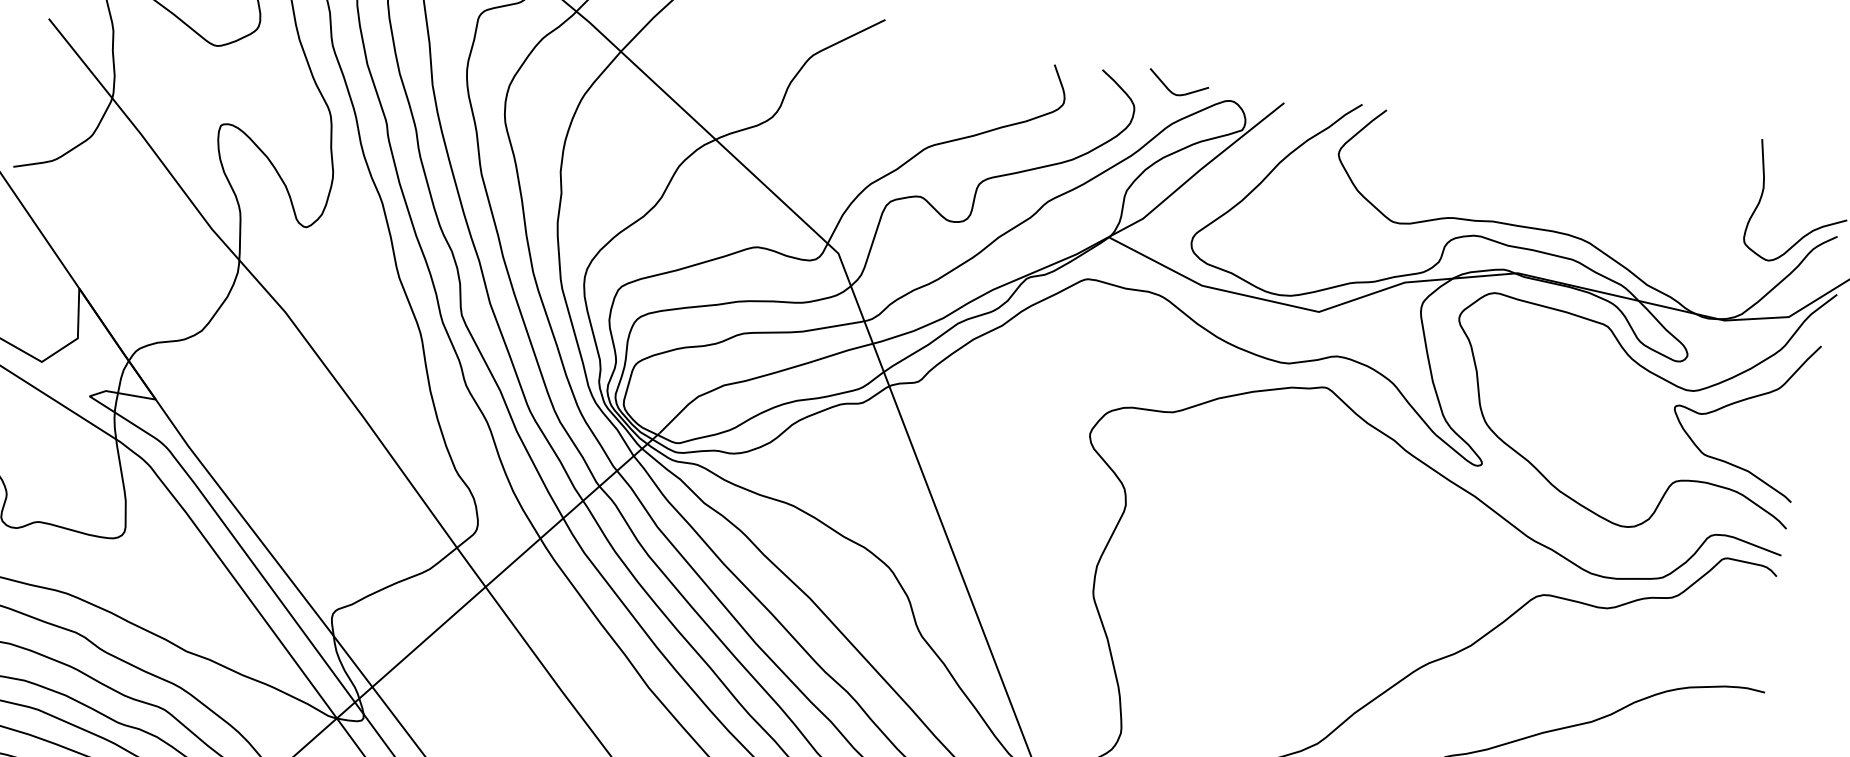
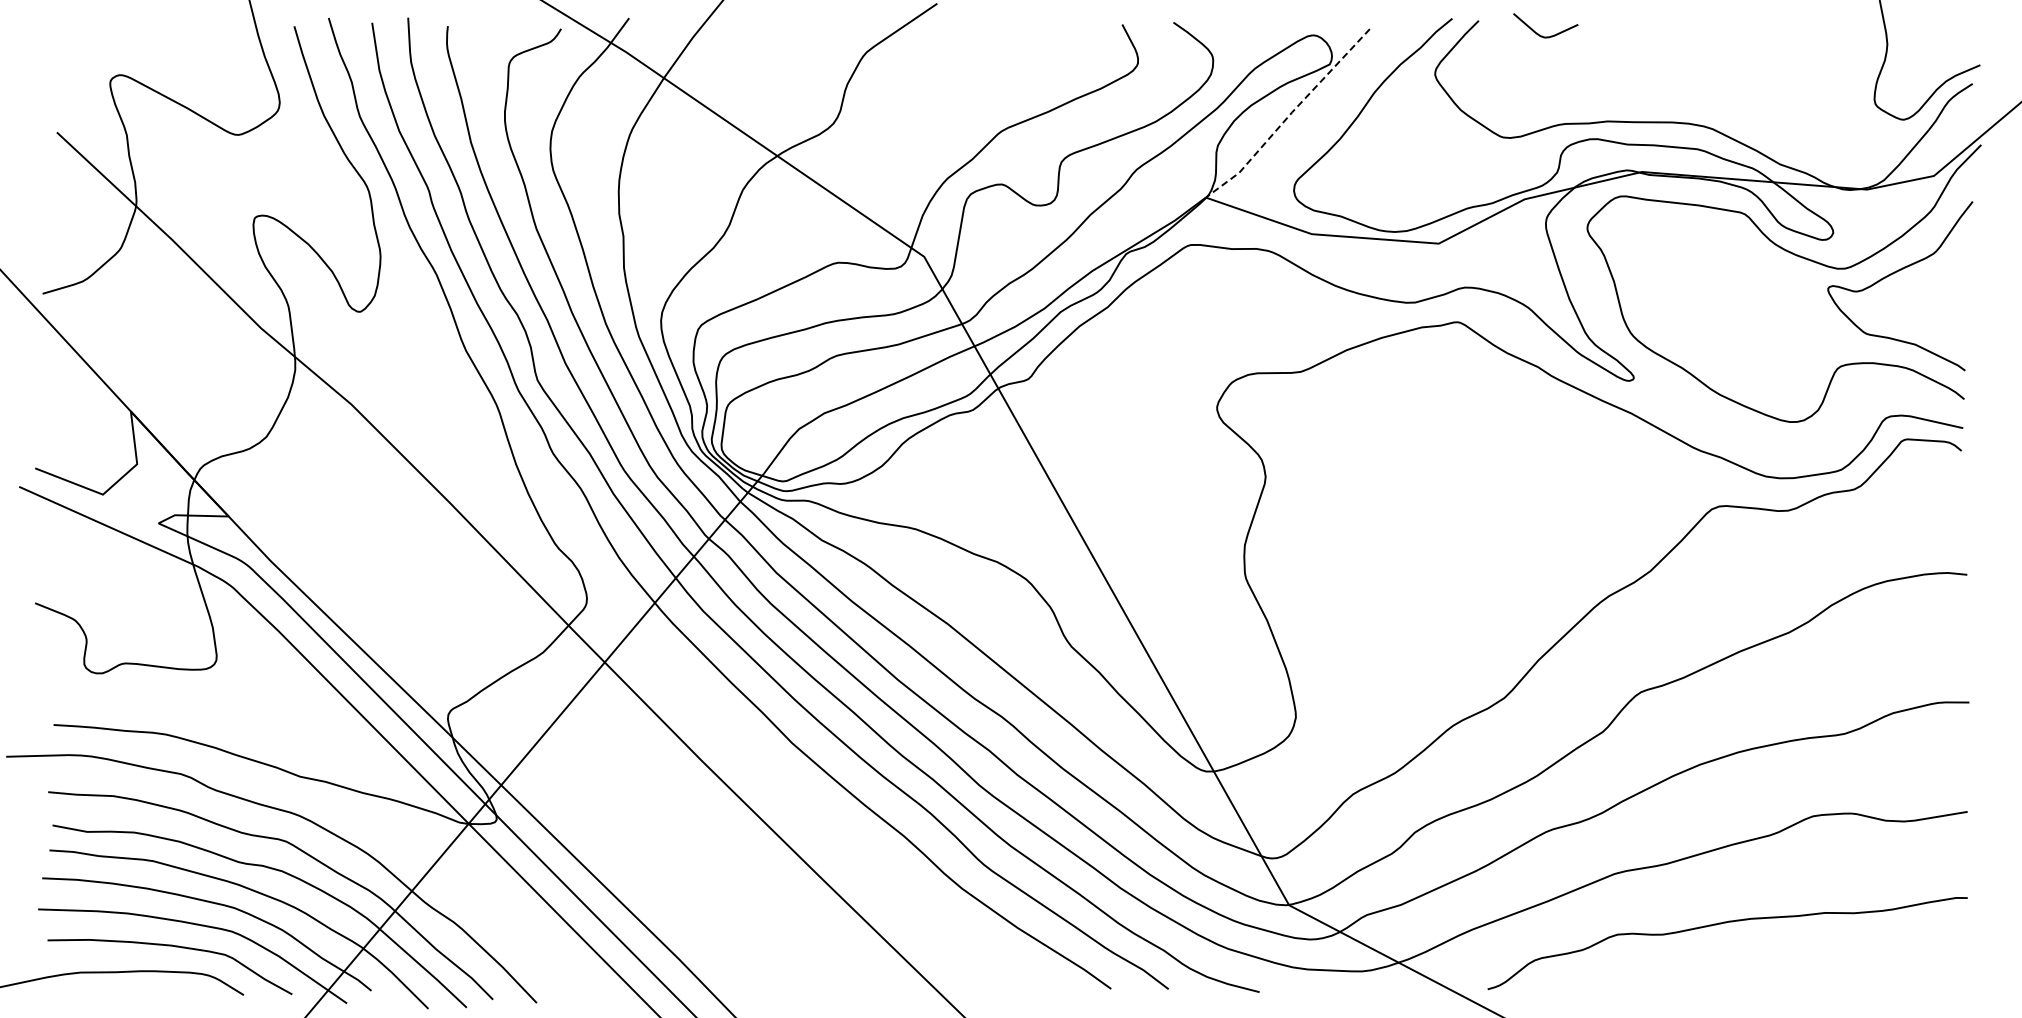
curve: (1174, 92) -> (1542, 35), moved
line: (1196, 173) -> (1288, 116), solid -> dashed

